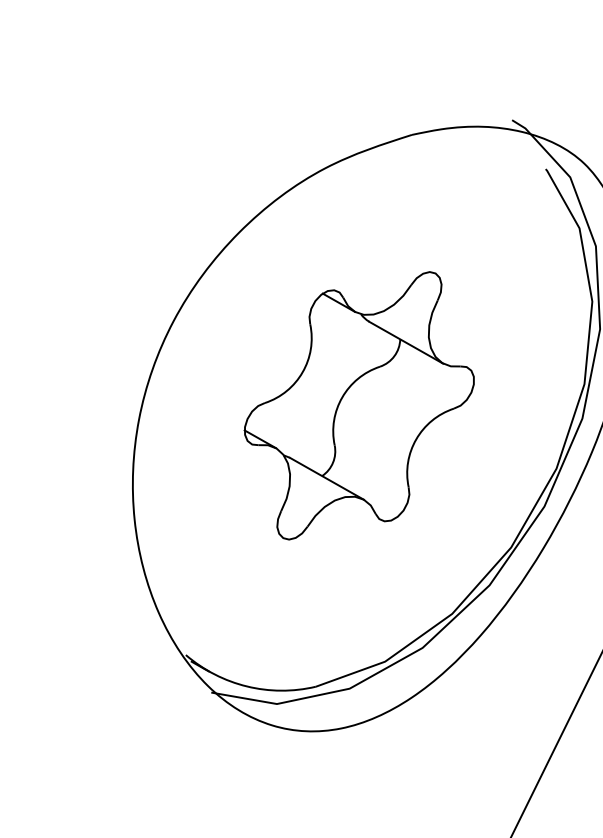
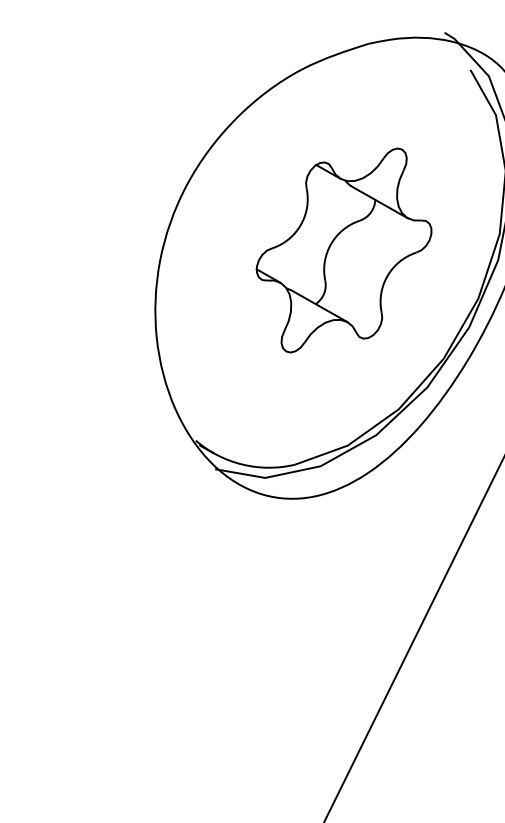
part: (358, 405) -> (343, 250), moved

